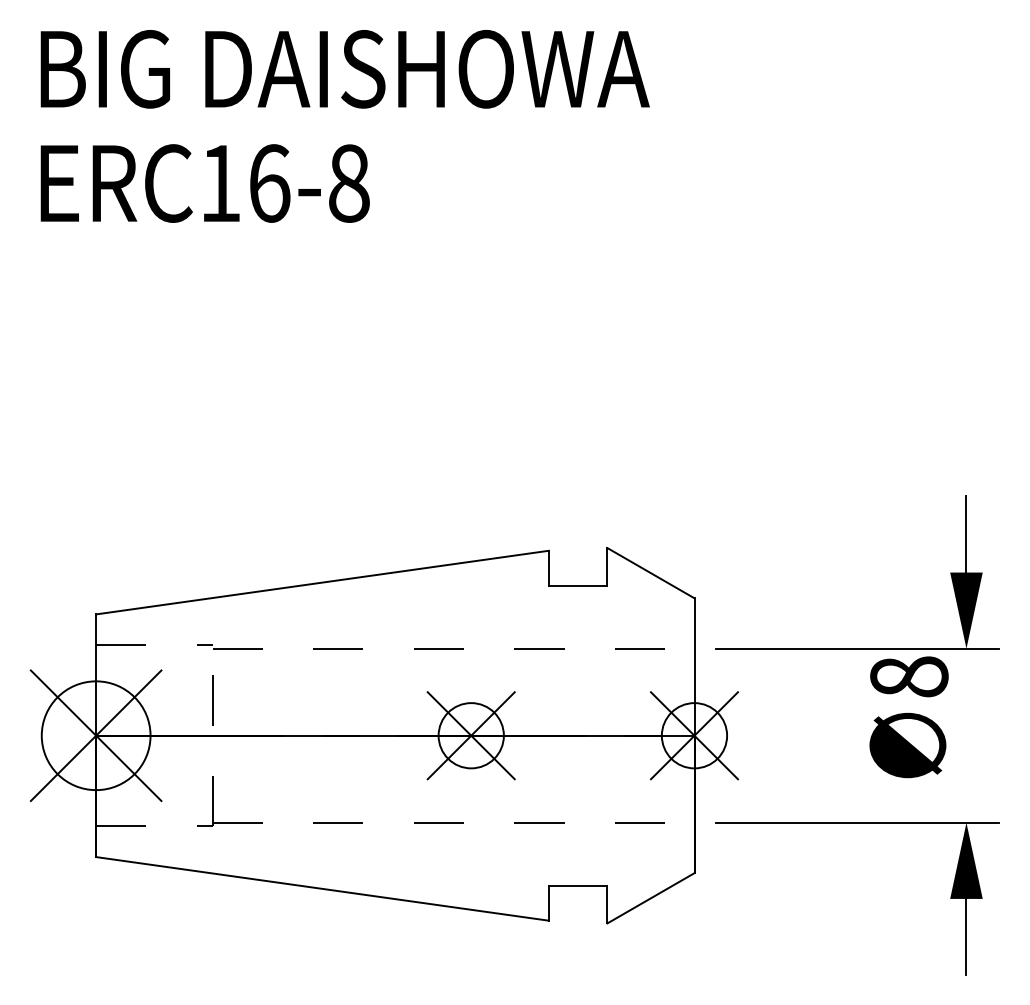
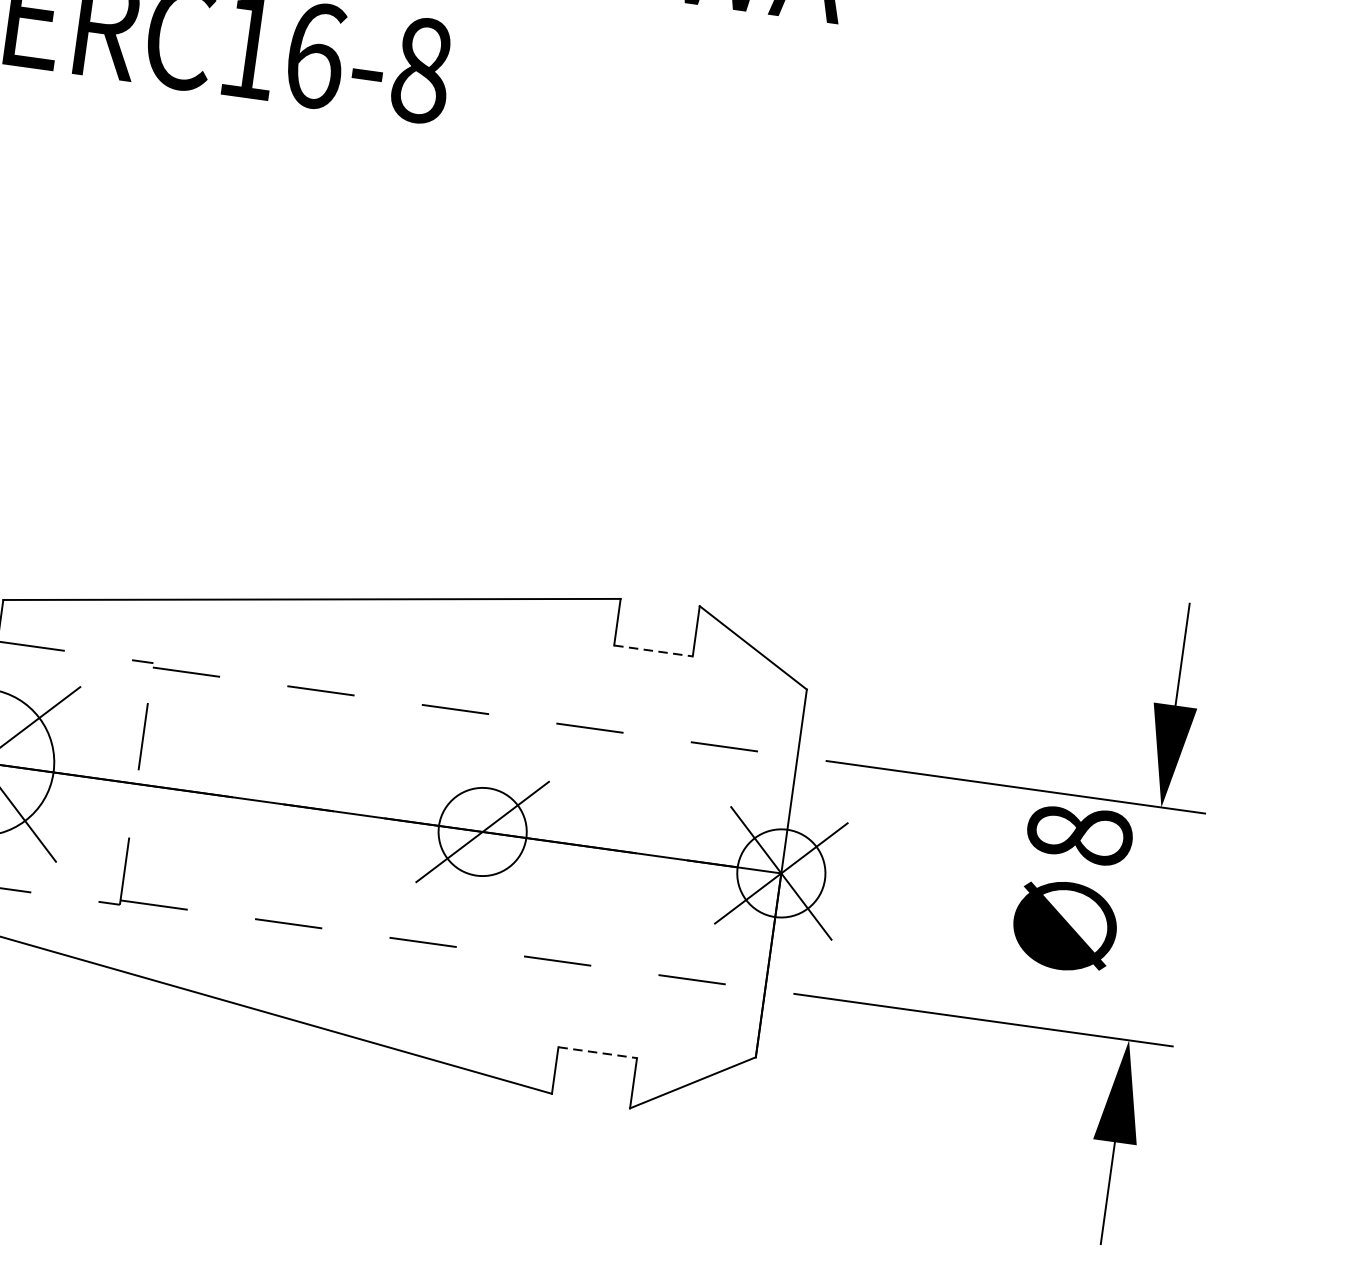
line: (578, 585) -> (654, 650), solid -> dashed
line: (470, 735) -> (481, 831), removed
line: (578, 885) -> (598, 1052), solid -> dashed

